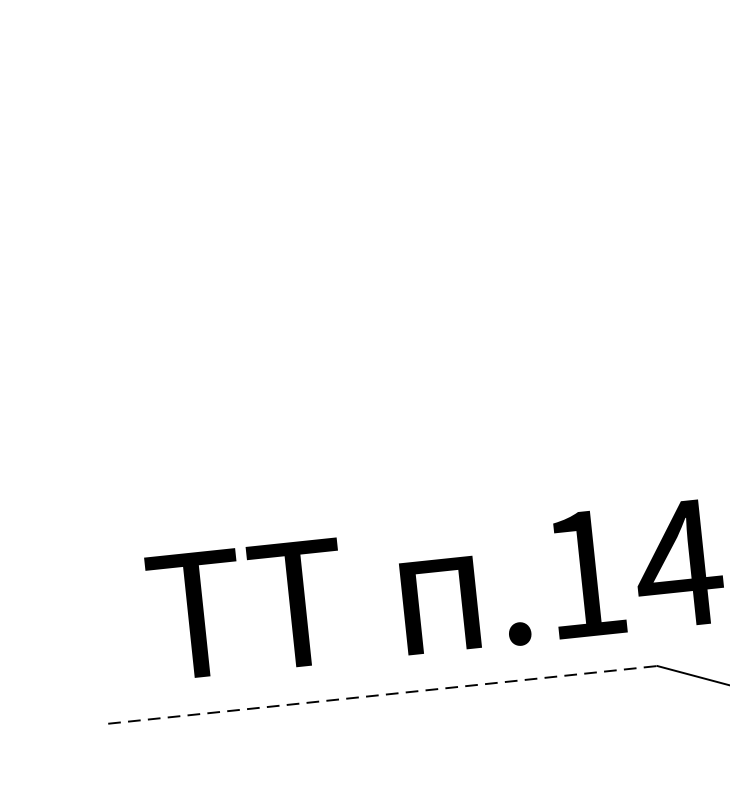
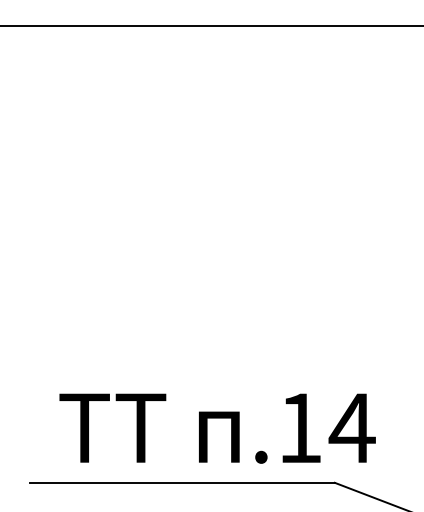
line: (384, 694) -> (183, 482), dashed -> solid

